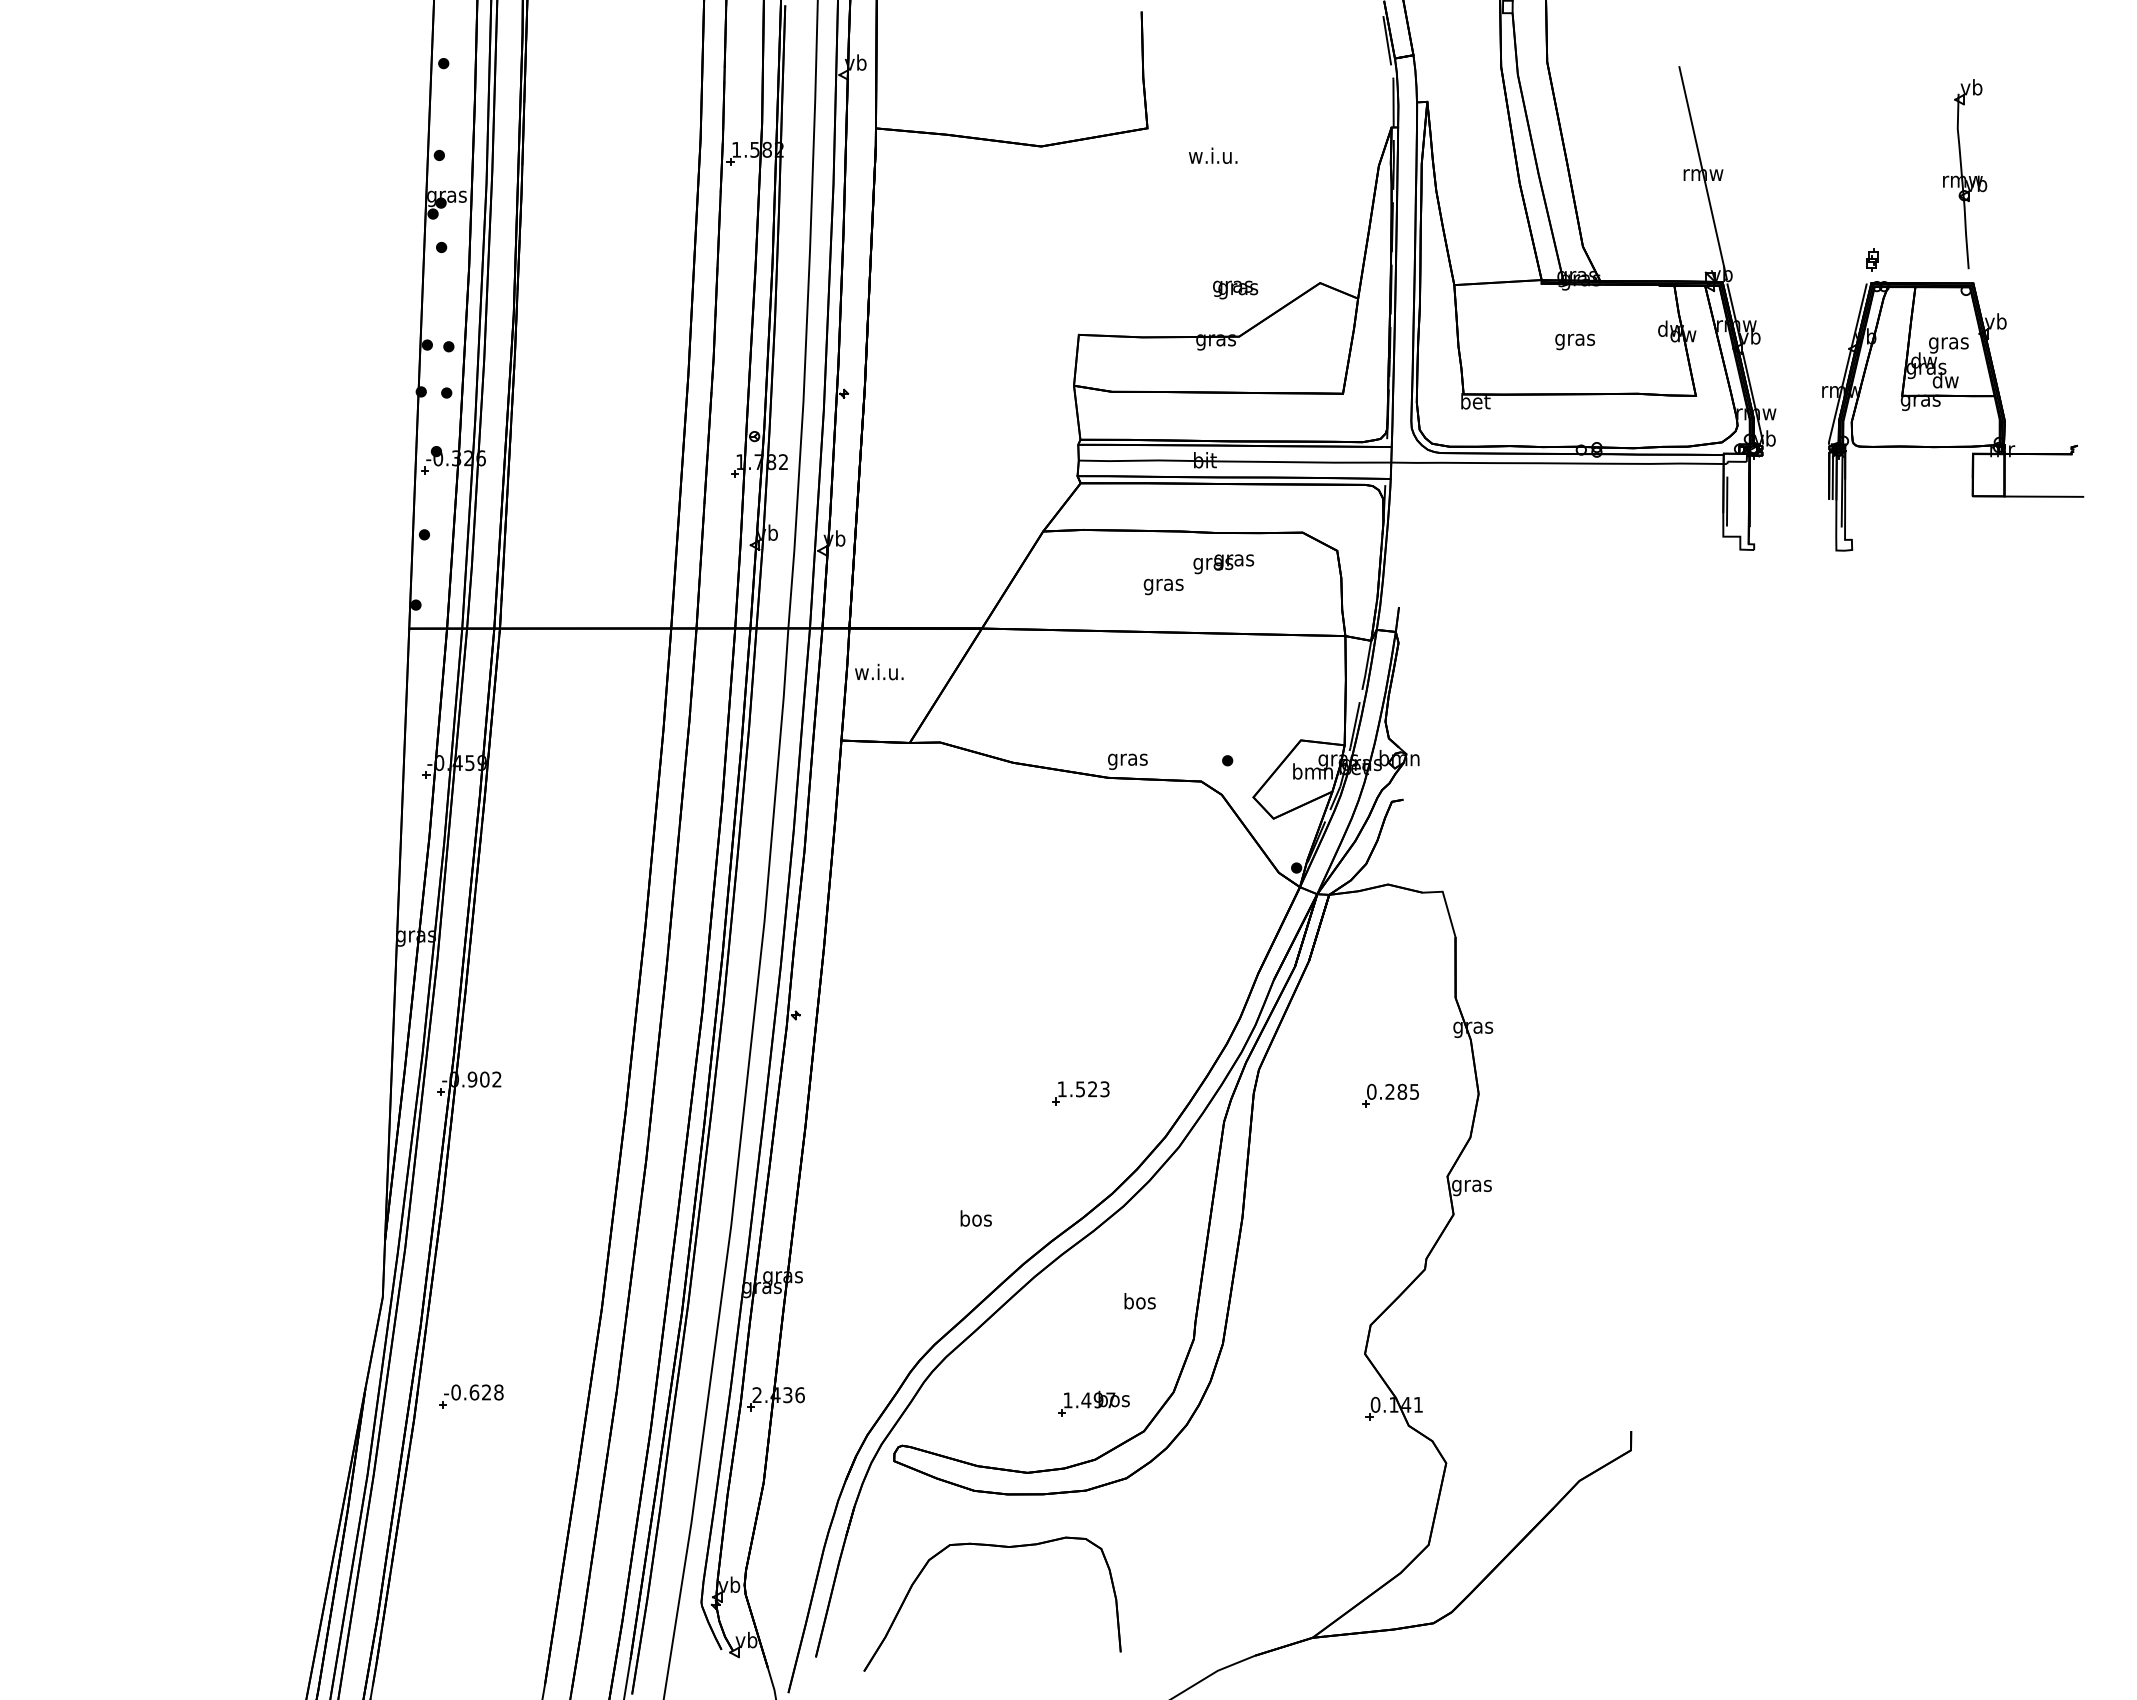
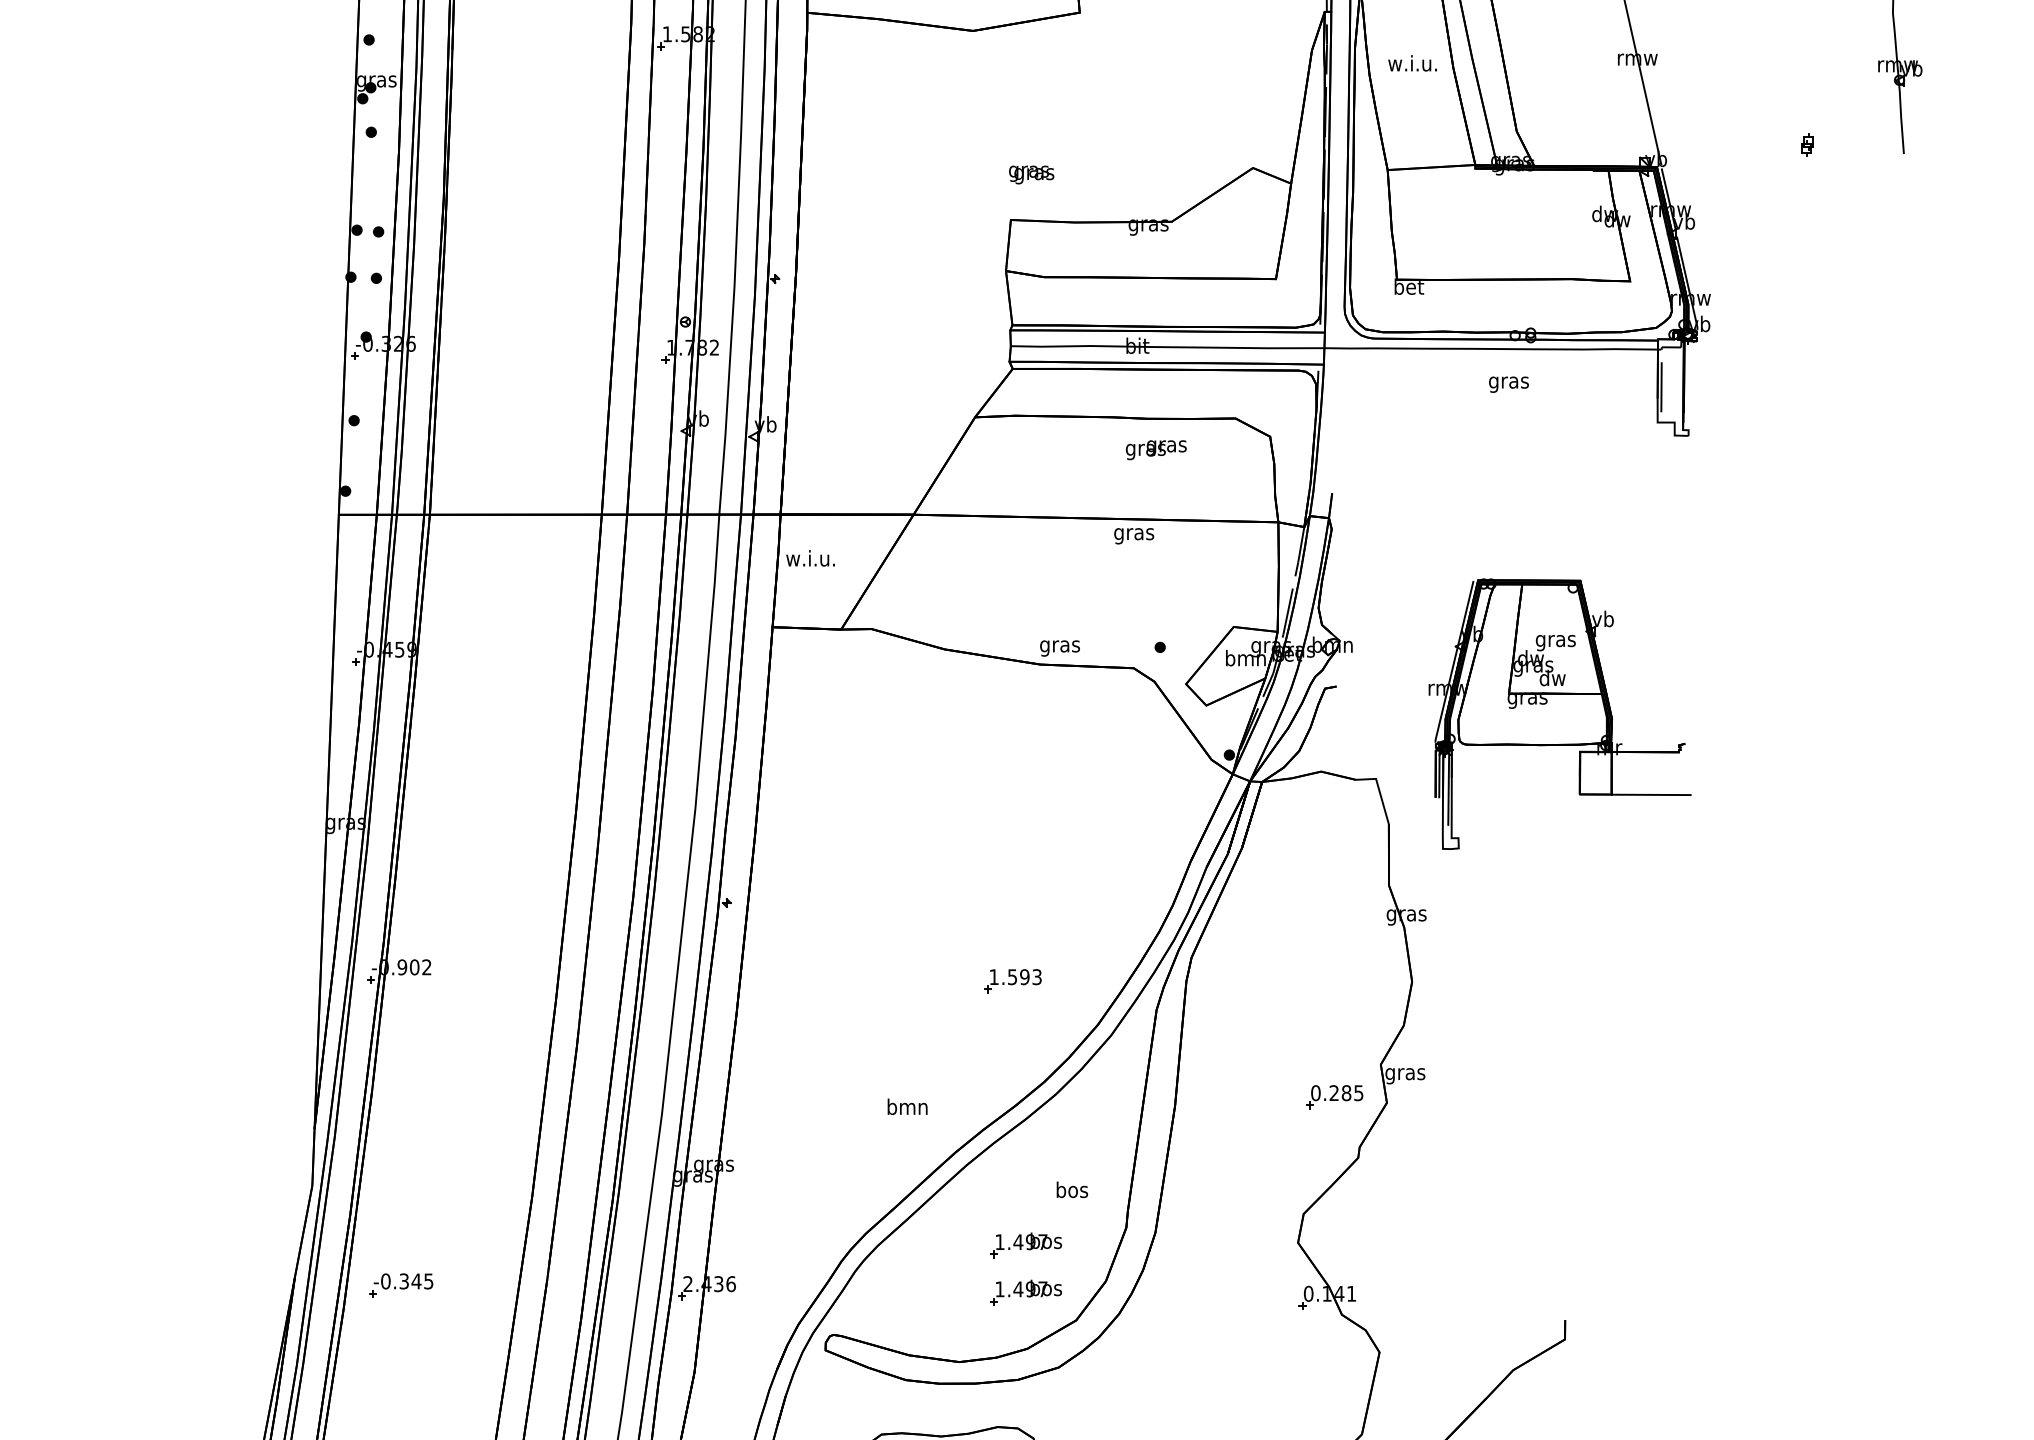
text: (1213, 155) -> (1412, 63), moved
text: (1235, 289) -> (1031, 174), moved
text: (1574, 341) -> (1508, 384), moved
part: (1953, 416) -> (1560, 714), moved
text: (1163, 586) -> (1133, 535), moved
text: (1092, 1089) -> (1024, 977), 1.523 -> 1.593
part: (1390, 1095) -> (1334, 1096), moved
text: (975, 1218) -> (907, 1106), bos -> bmn
part: (1093, 1356) -> (1025, 1245), added
text: (486, 1392) -> (416, 1281), -0.628 -> -0.345

